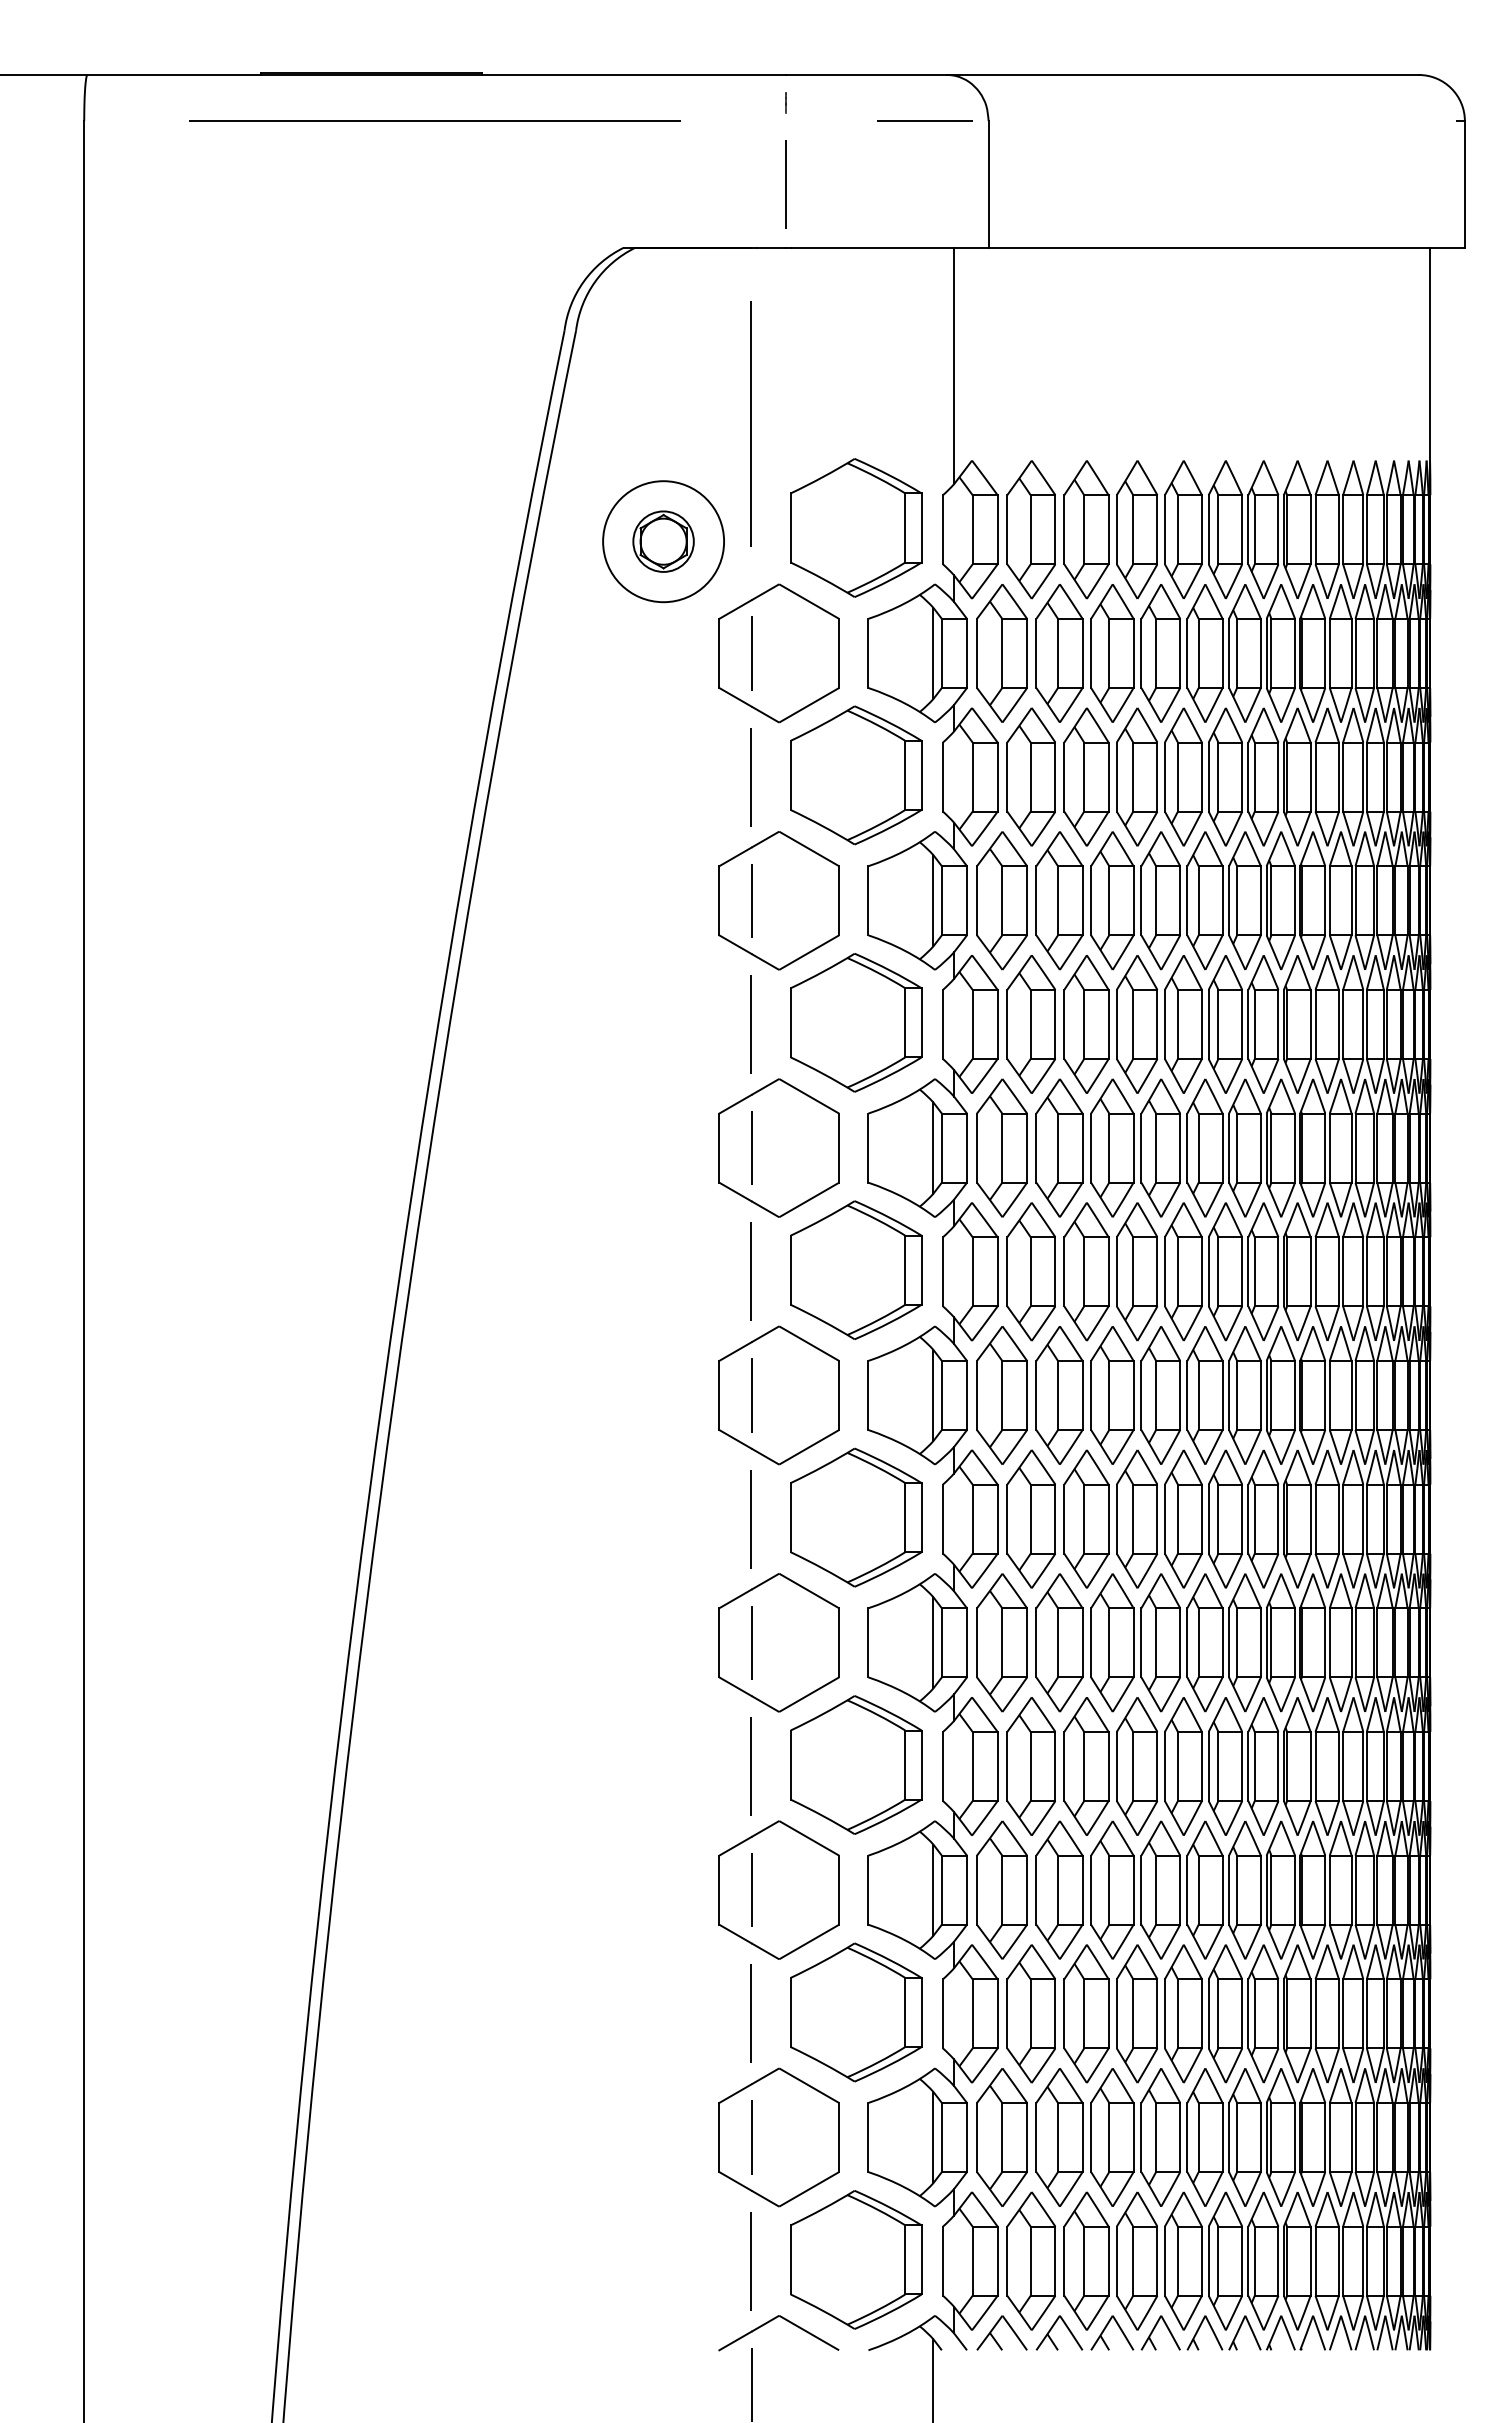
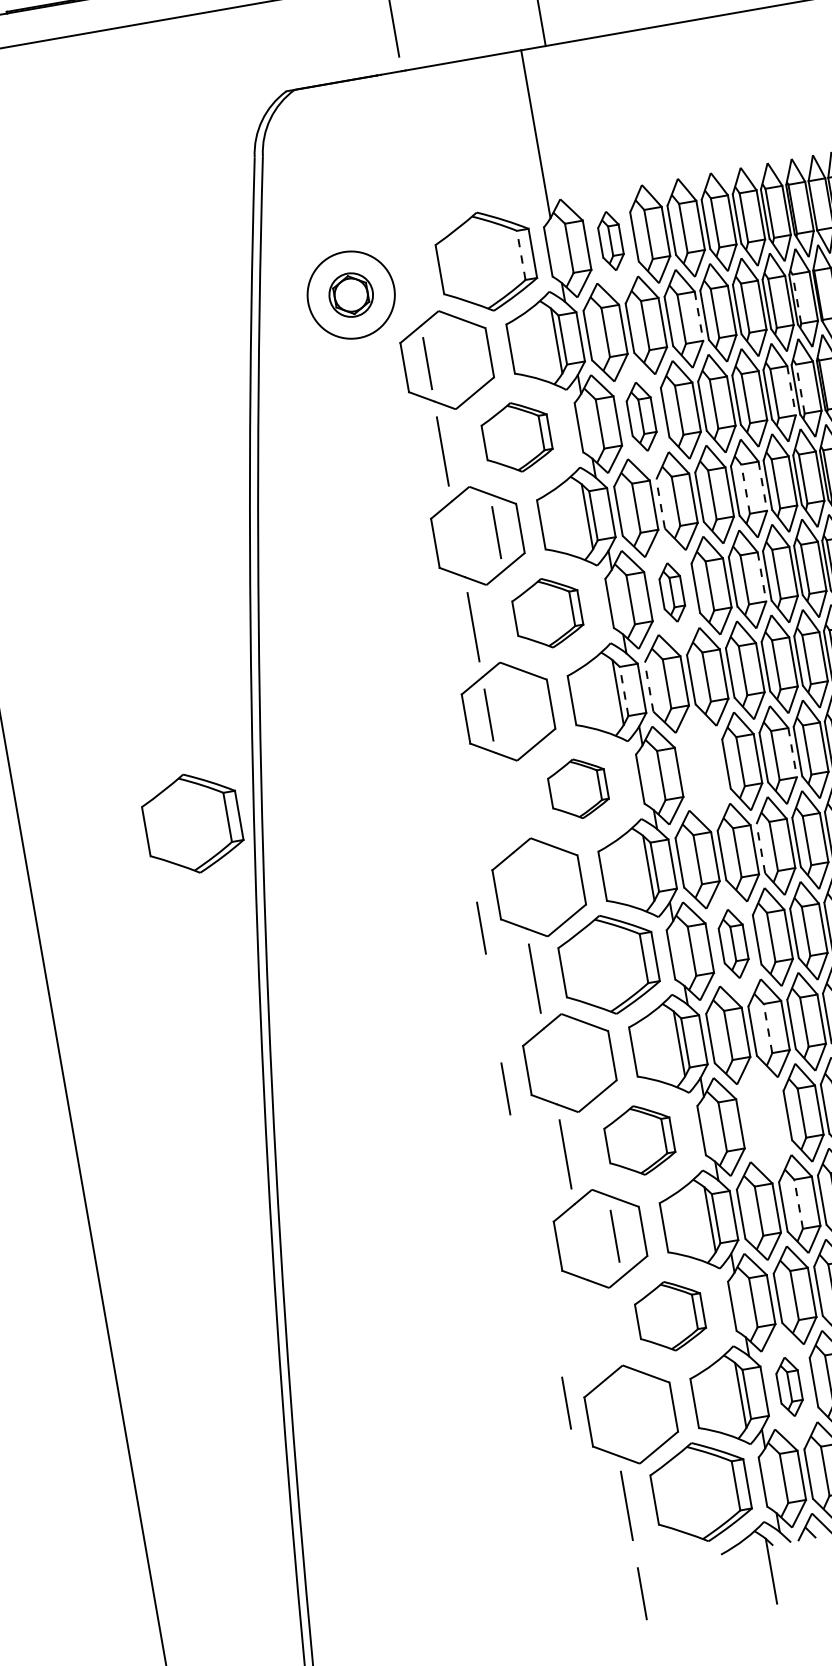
line: (751, 423) -> (399, 200), removed
line: (905, 527) -> (521, 255), solid -> dashed
part: (1030, 529) -> (610, 240), size x0.6
line: (1133, 653) -> (698, 316), solid -> dashed
line: (1271, 653) -> (797, 299), solid -> dashed
part: (856, 775) -> (517, 437), size x0.7
part: (1030, 776) -> (641, 416), size x0.7
line: (1242, 777) -> (791, 390), solid -> dashed
line: (1254, 777) -> (800, 389), solid -> dashed
line: (751, 900) -> (496, 532), moved
line: (1036, 900) -> (660, 503), solid -> dashed
line: (1156, 900) -> (745, 488), solid -> dashed
line: (1180, 900) -> (762, 485), solid -> dashed
part: (856, 1022) -> (547, 612), size x0.7
part: (1030, 1024) -> (671, 592), size x0.6
line: (1157, 1024) -> (762, 576), solid -> dashed
line: (941, 1148) -> (623, 691), solid -> dashed
line: (977, 1148) -> (649, 687), solid -> dashed
part: (321, 1225) -> (192, 823), added
part: (856, 1269) -> (578, 788), size x0.6
line: (751, 1271) -> (504, 802), removed
part: (1030, 1271) -> (702, 768), removed
line: (1157, 1271) -> (792, 752), solid -> dashed
line: (751, 1395) -> (481, 928), moved
line: (1091, 1395) -> (761, 848), solid -> dashed
part: (1030, 1518) -> (733, 943), size x0.7
line: (751, 1642) -> (505, 1088), moved
line: (1058, 1642) -> (768, 1028), solid -> dashed
part: (856, 1764) -> (639, 1139), size x0.7
part: (1030, 1766) -> (763, 1119), removed
line: (751, 1889) -> (614, 1235), moved
line: (1058, 1890) -> (799, 1204), solid -> dashed
part: (856, 2012) -> (670, 1316), size x0.7
line: (751, 2013) -> (596, 1329), removed
line: (751, 2137) -> (566, 1403), moved
part: (1001, 2137) -> (789, 1386), size x0.6
part: (771, 2321) -> (648, 1546), removed

